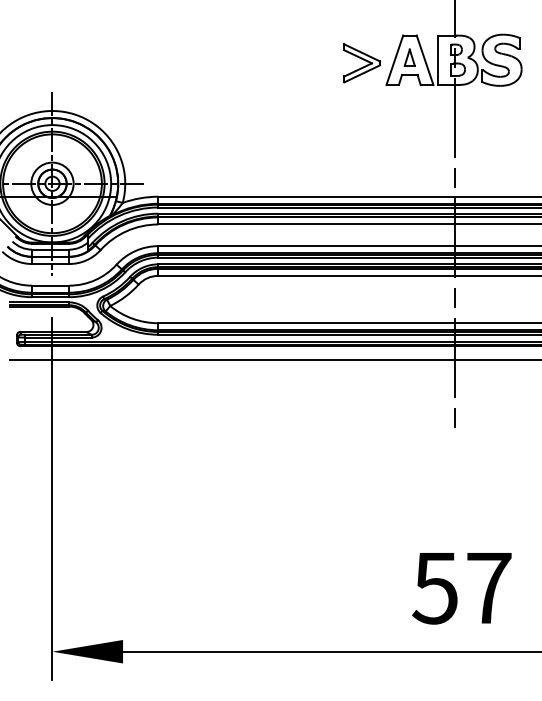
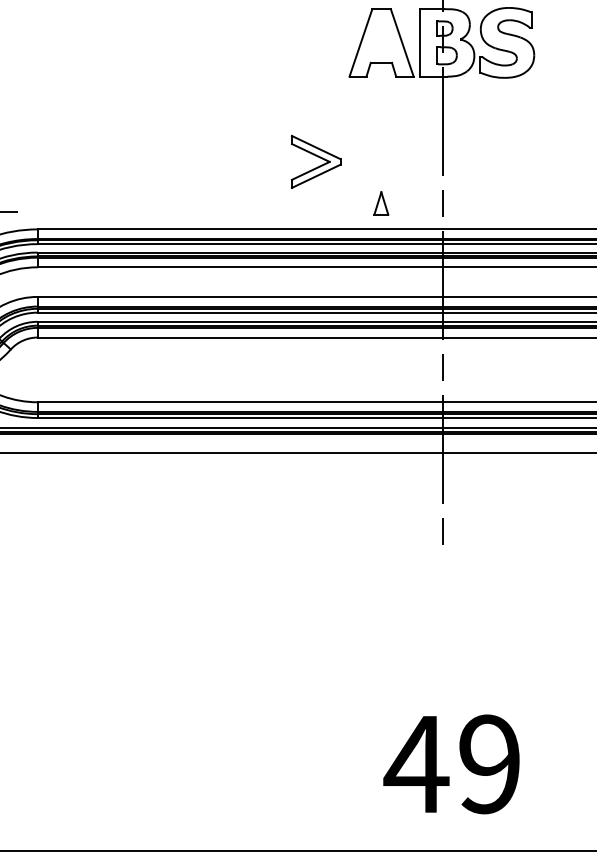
part: (409, 57) -> (380, 203), moved
part: (362, 63) -> (316, 162), moved
text: (461, 587) -> (452, 763), 57 -> 49

